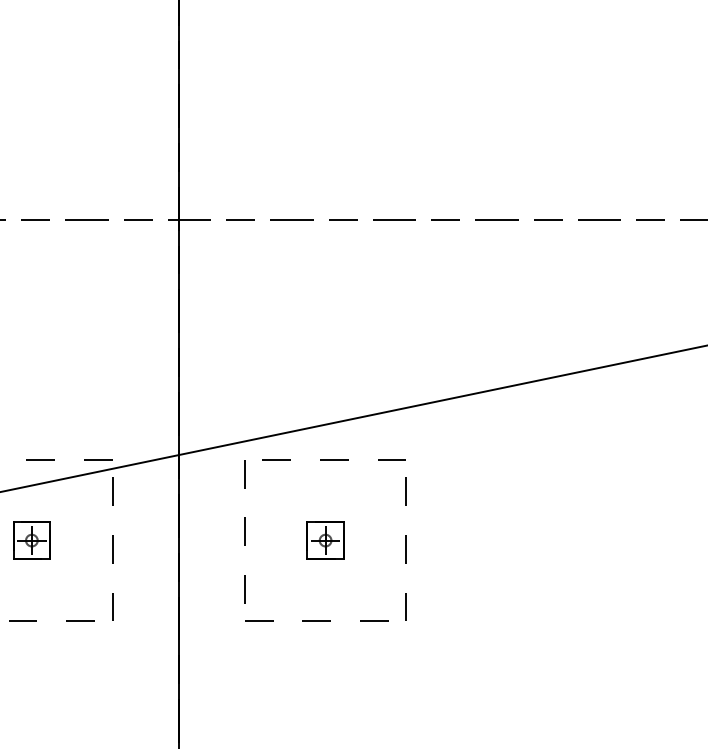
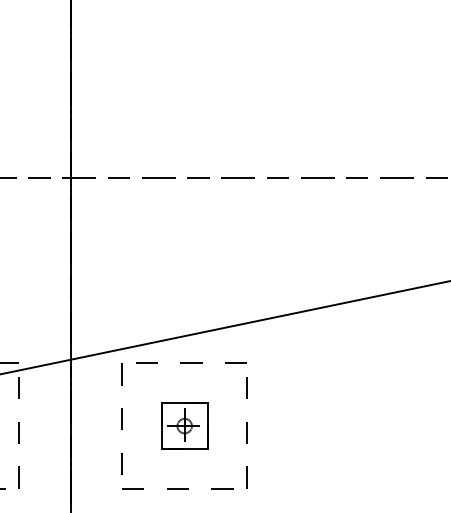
part: (325, 540) -> (184, 426), size x1.6

